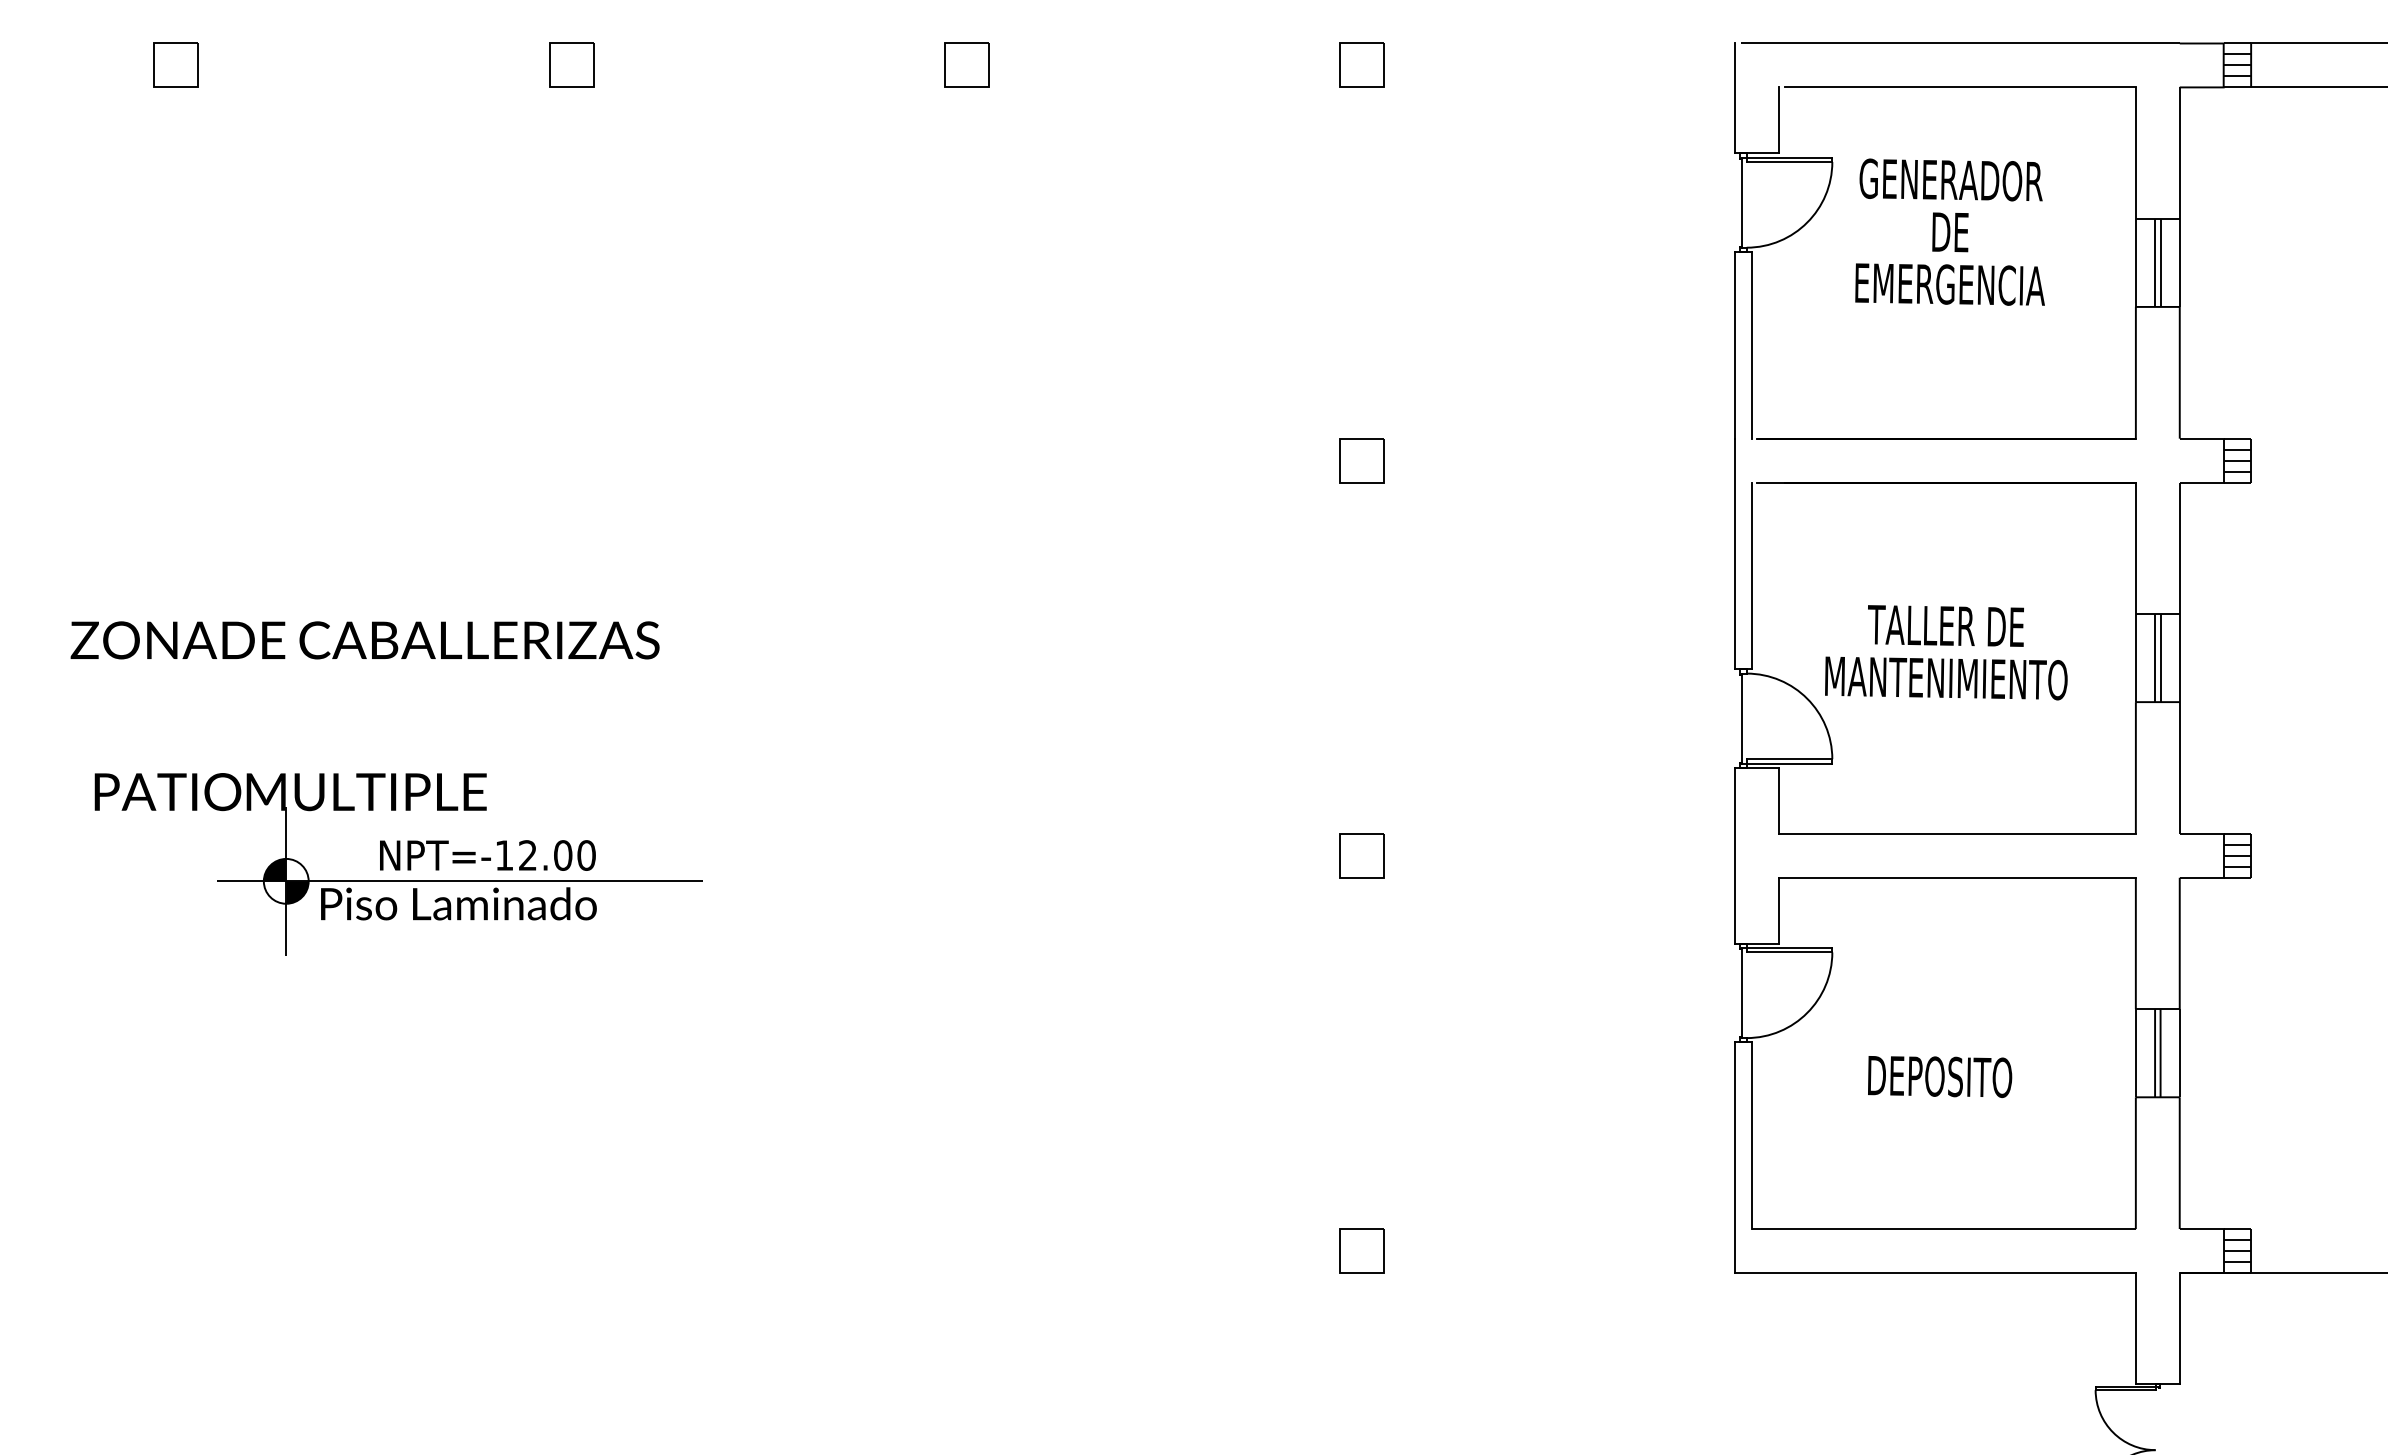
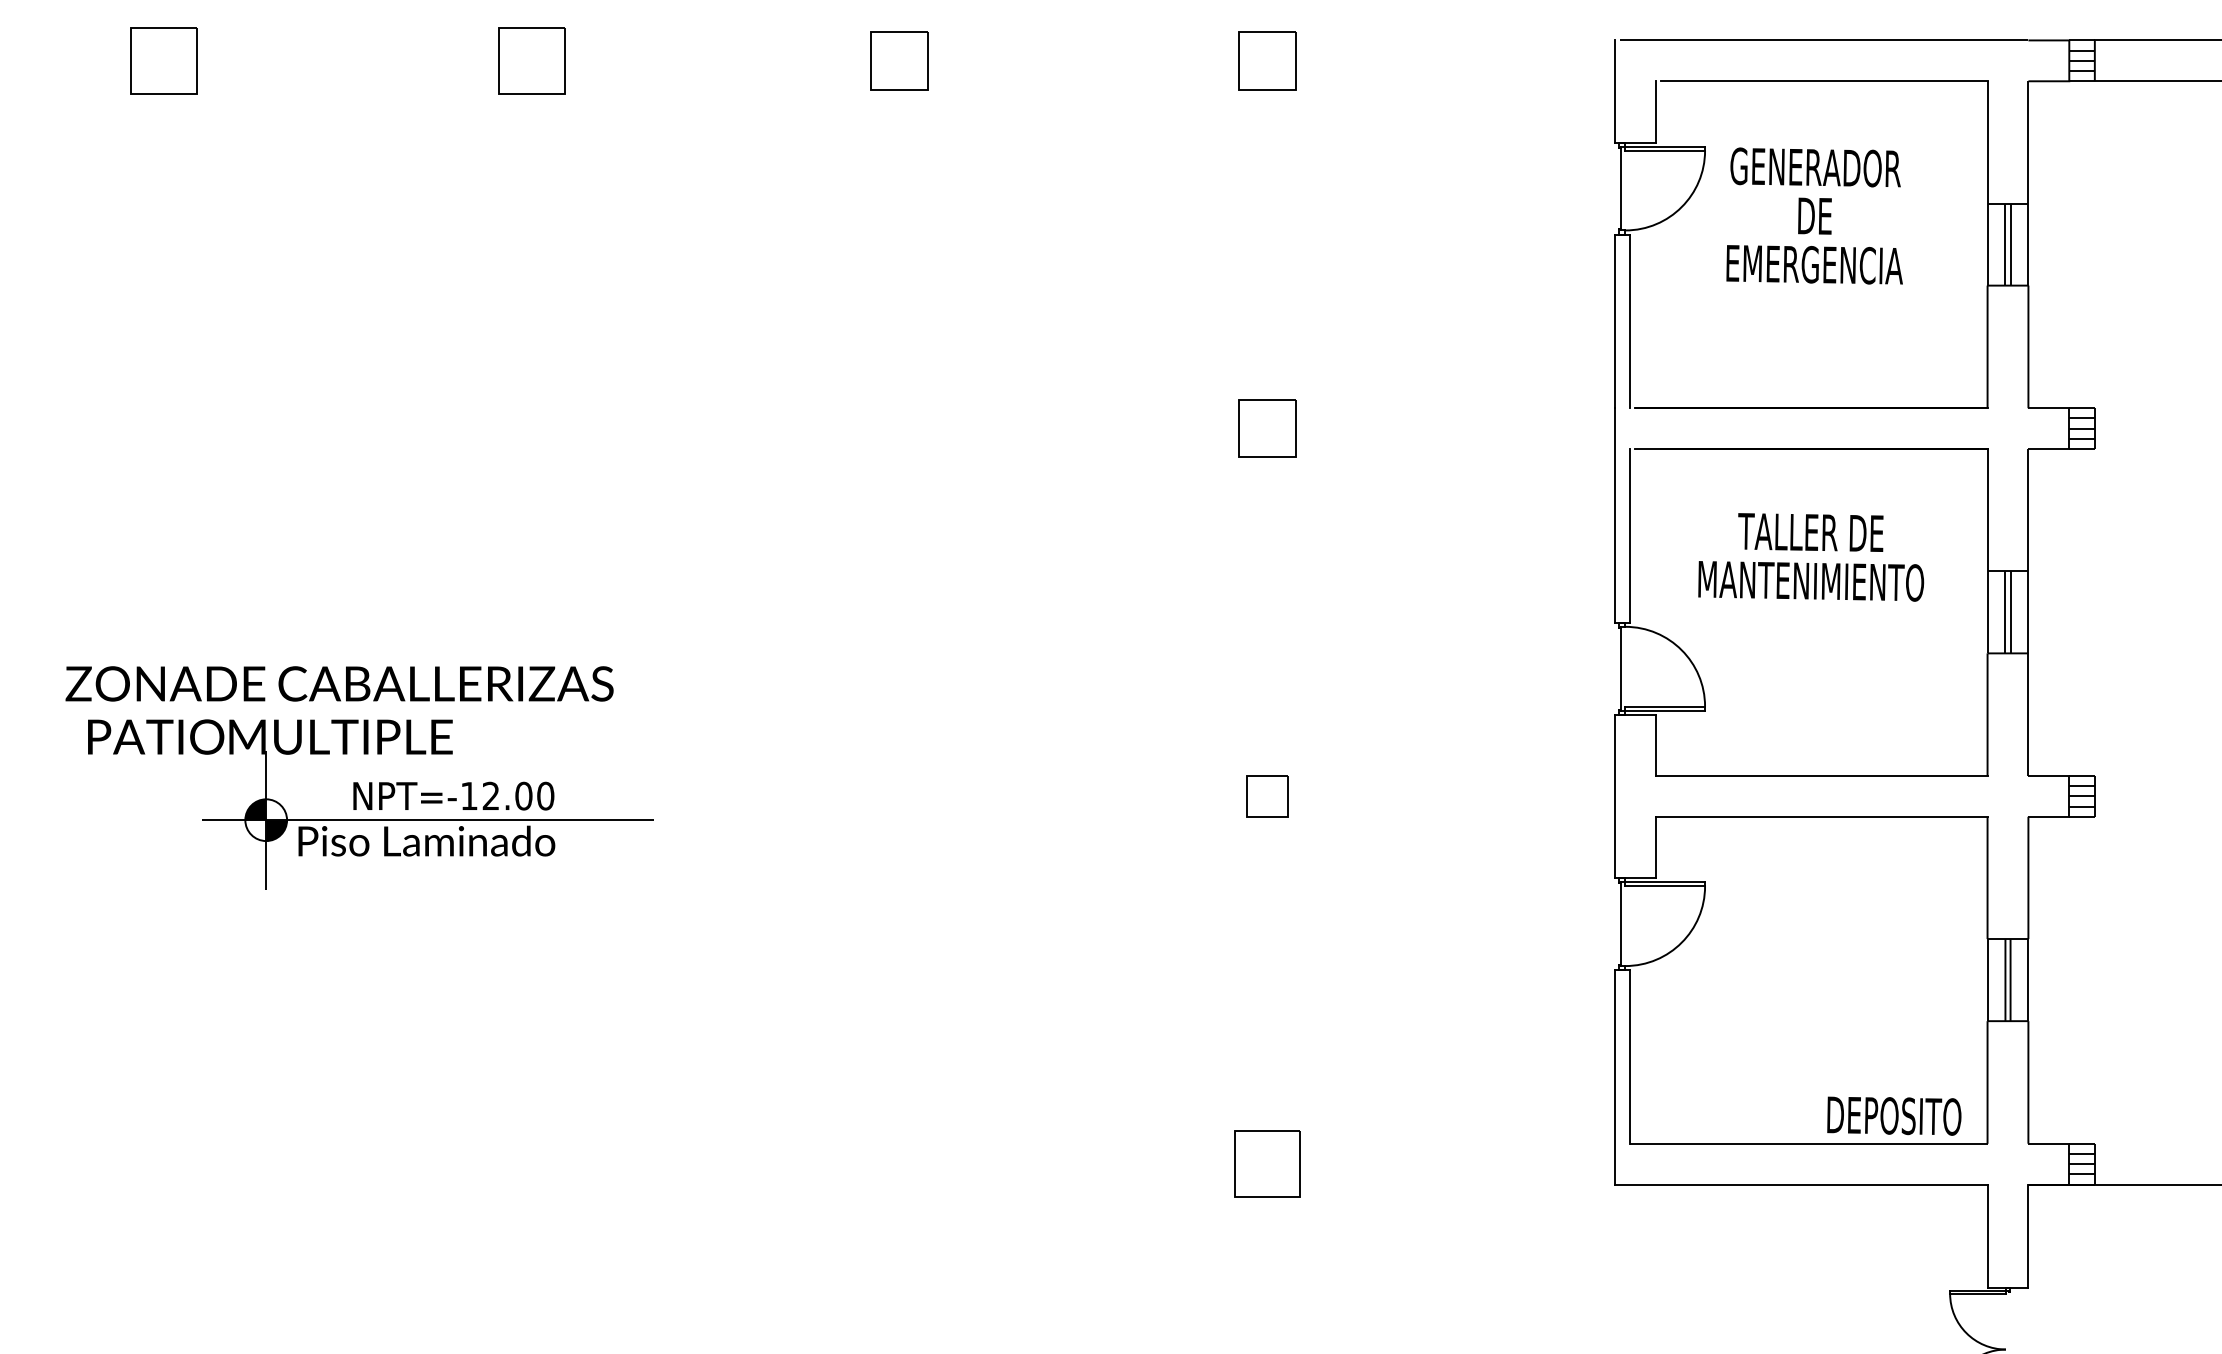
part: (175, 65) -> (163, 60), size x1.6
part: (571, 65) -> (531, 60), size x1.6
part: (966, 65) -> (899, 60), size x1.4
part: (1362, 65) -> (1267, 60), size x1.4
part: (1362, 460) -> (1267, 428), size x1.4
text: (365, 639) -> (339, 683), moved
text: (1946, 652) -> (1811, 557), moved
text: (1940, 1076) -> (1894, 1115), moved
part: (1362, 1251) -> (1267, 1164), size x1.6

